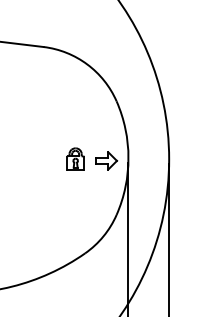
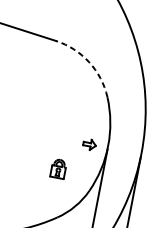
arc: (87, 64) -> (89, 62), solid -> dashed
part: (75, 158) -> (58, 168), moved
part: (106, 160) -> (89, 144), size x0.7

